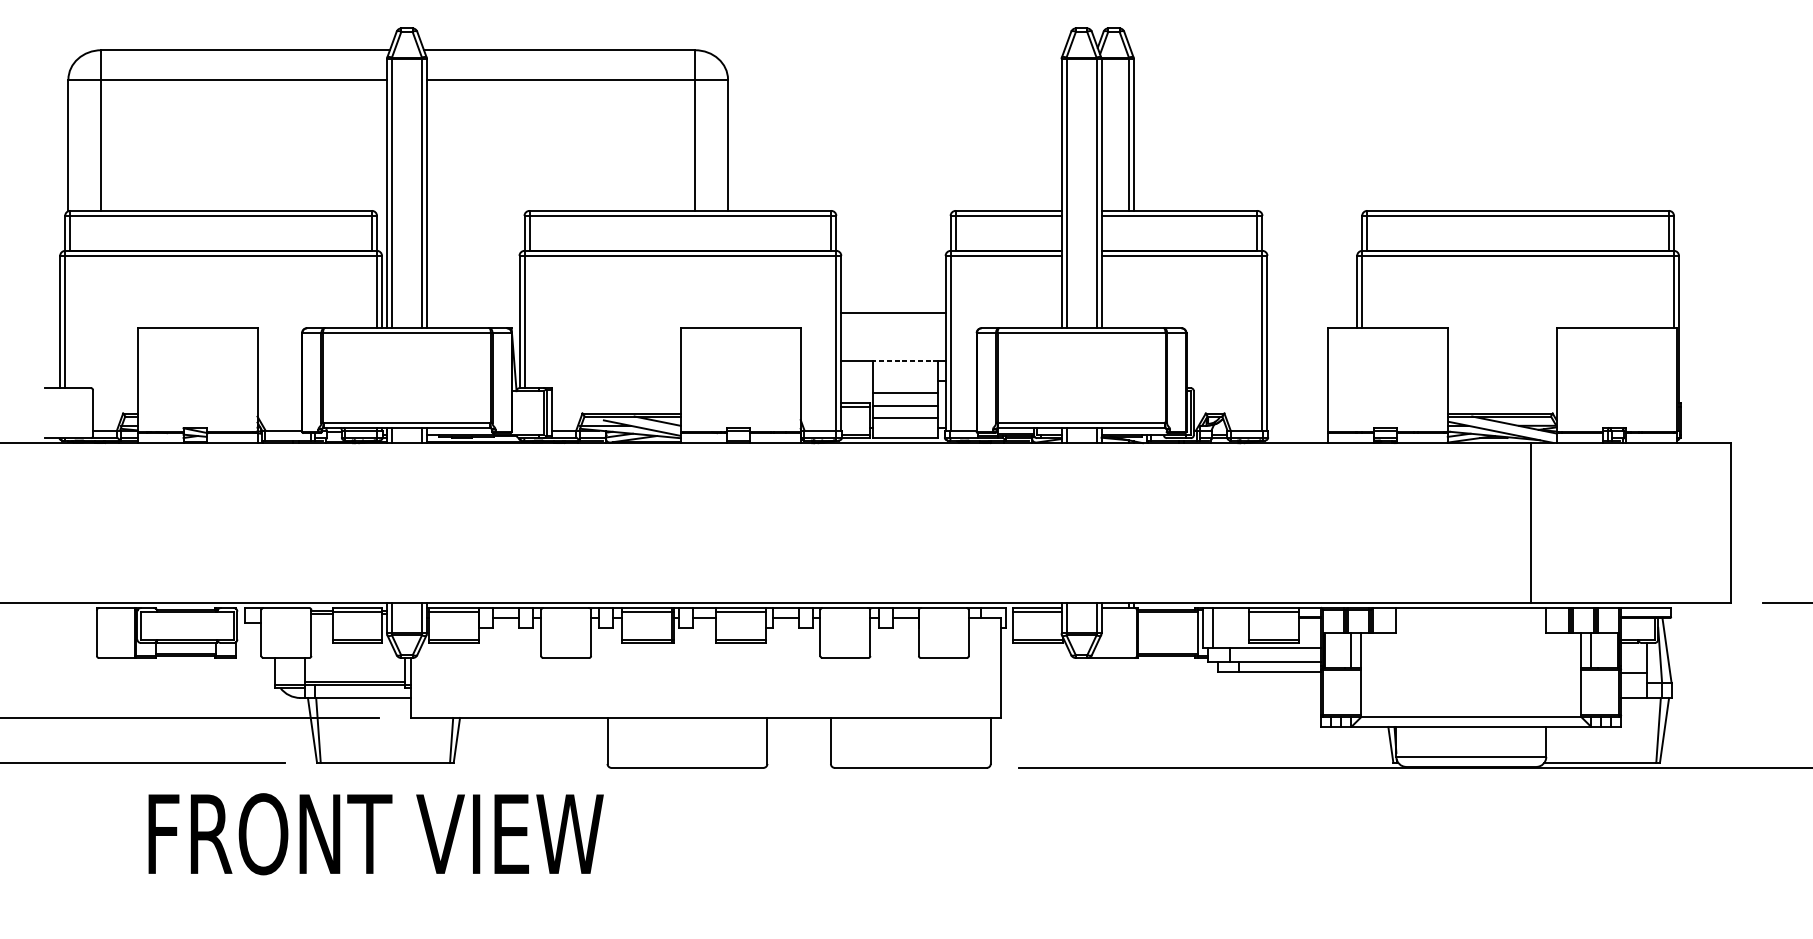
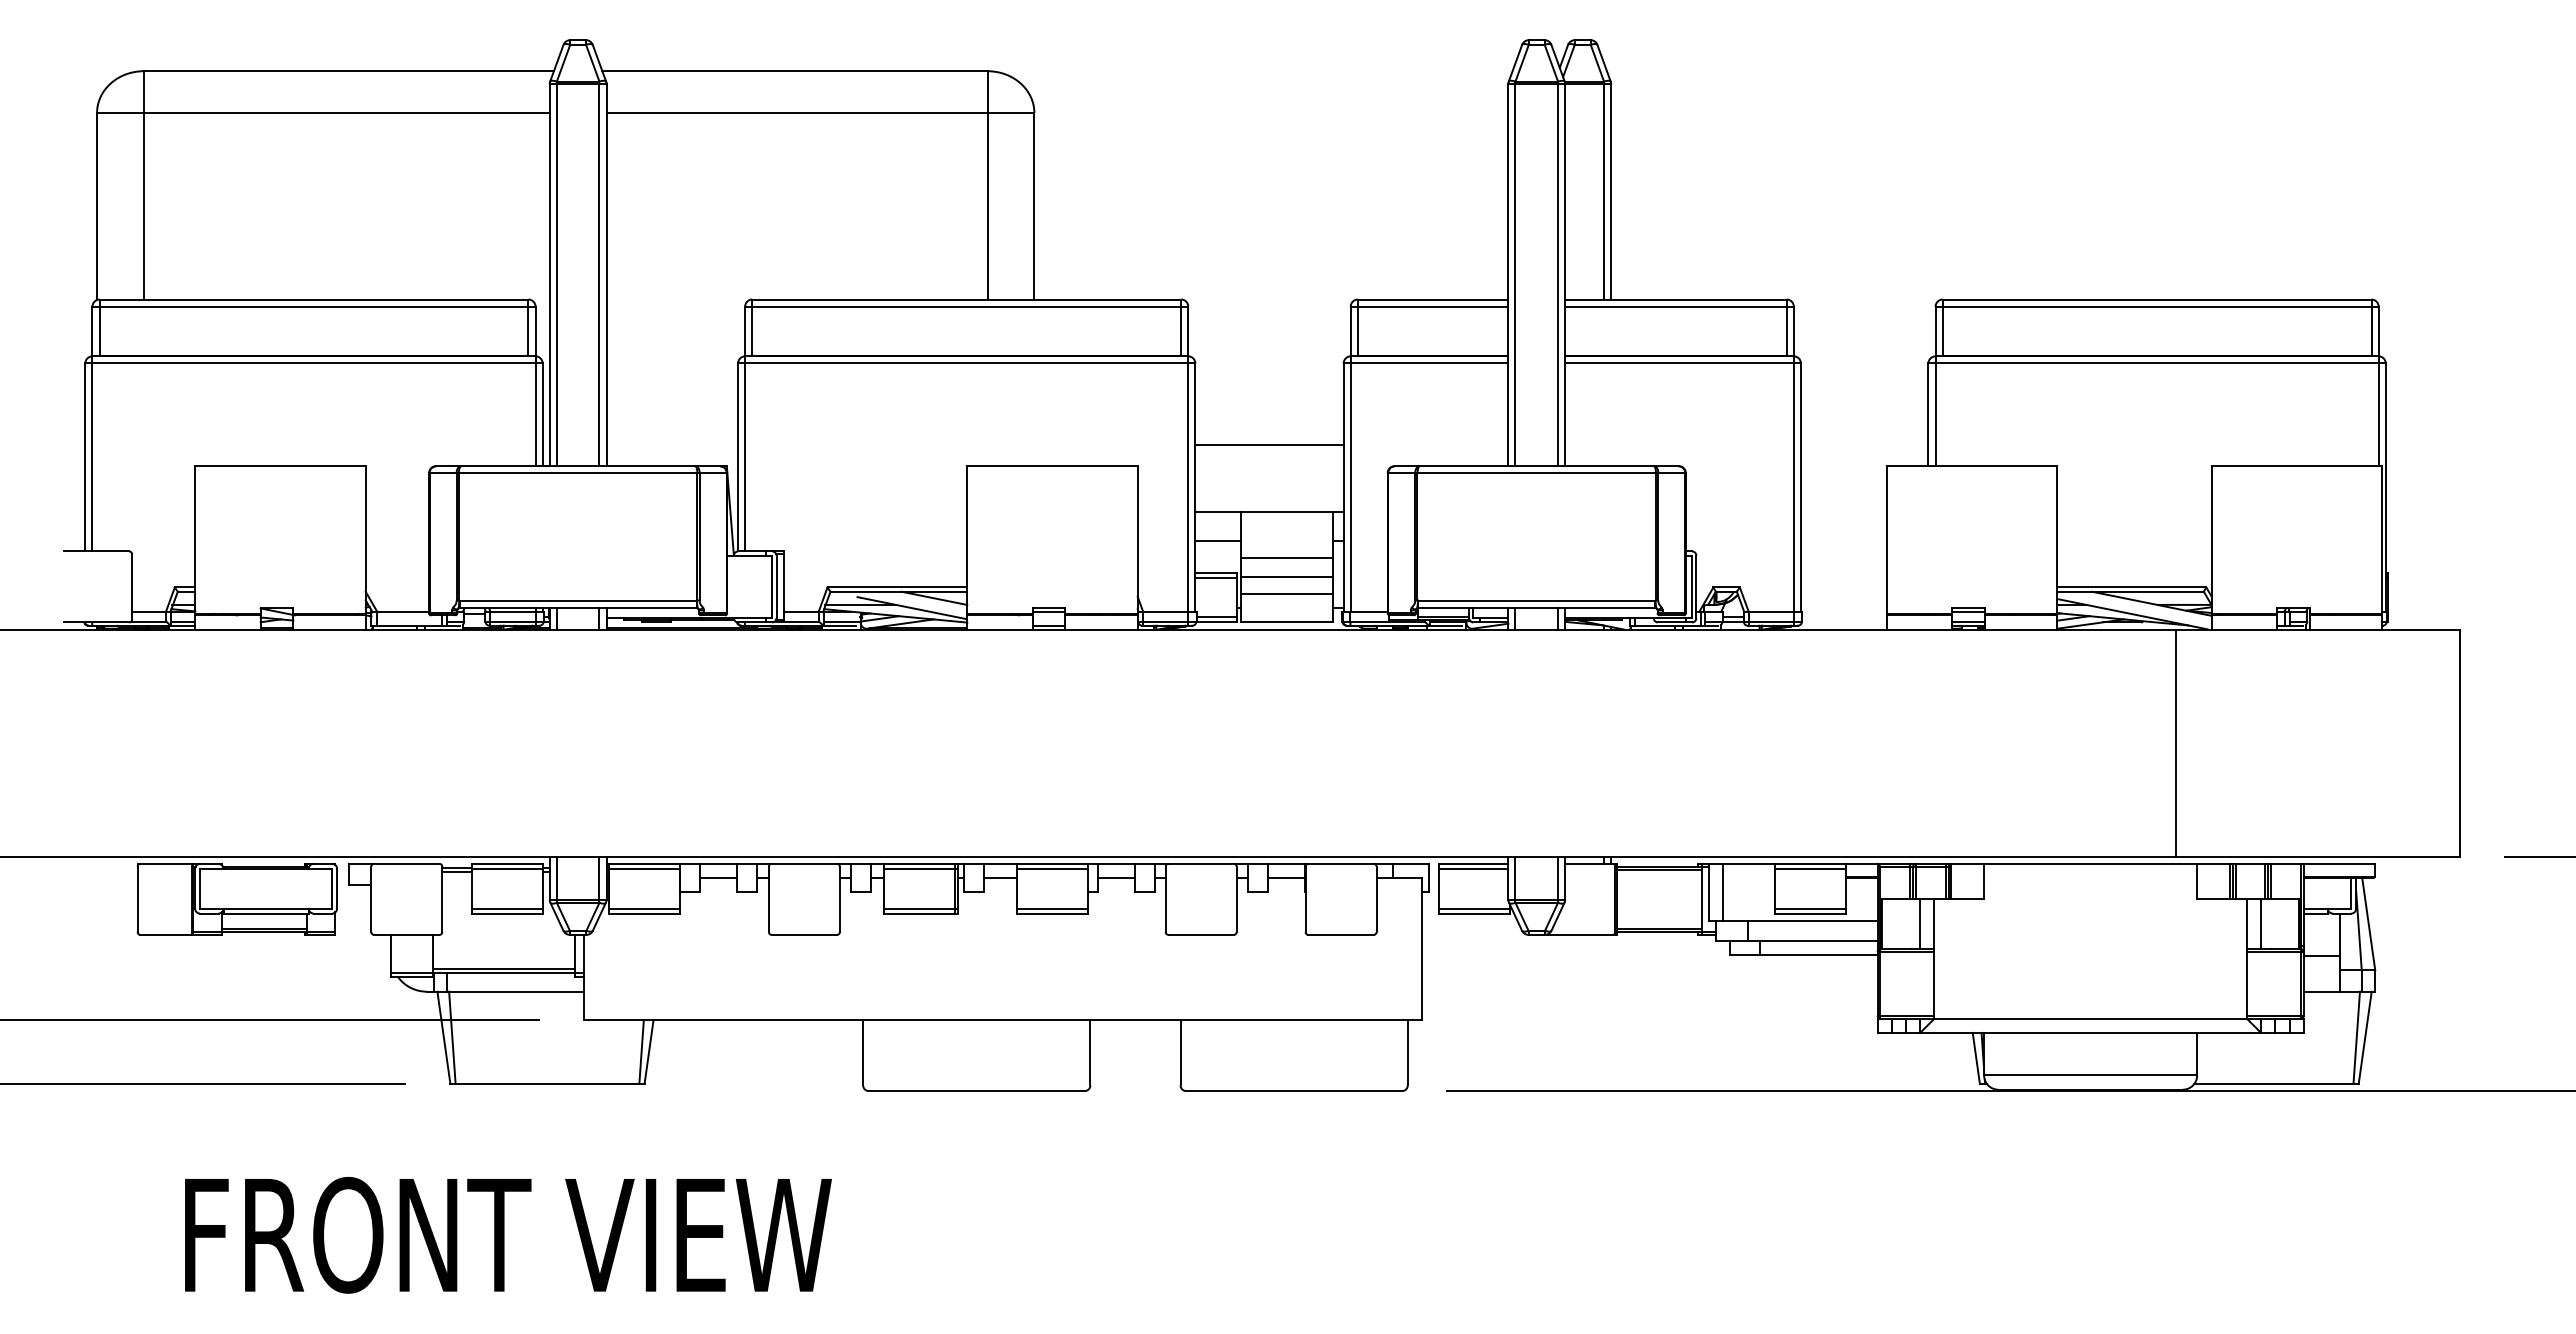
line: (905, 360) -> (1286, 512), dashed -> solid
line: (856, 380) -> (1217, 540), added
text: (376, 833) -> (508, 1234), moved

